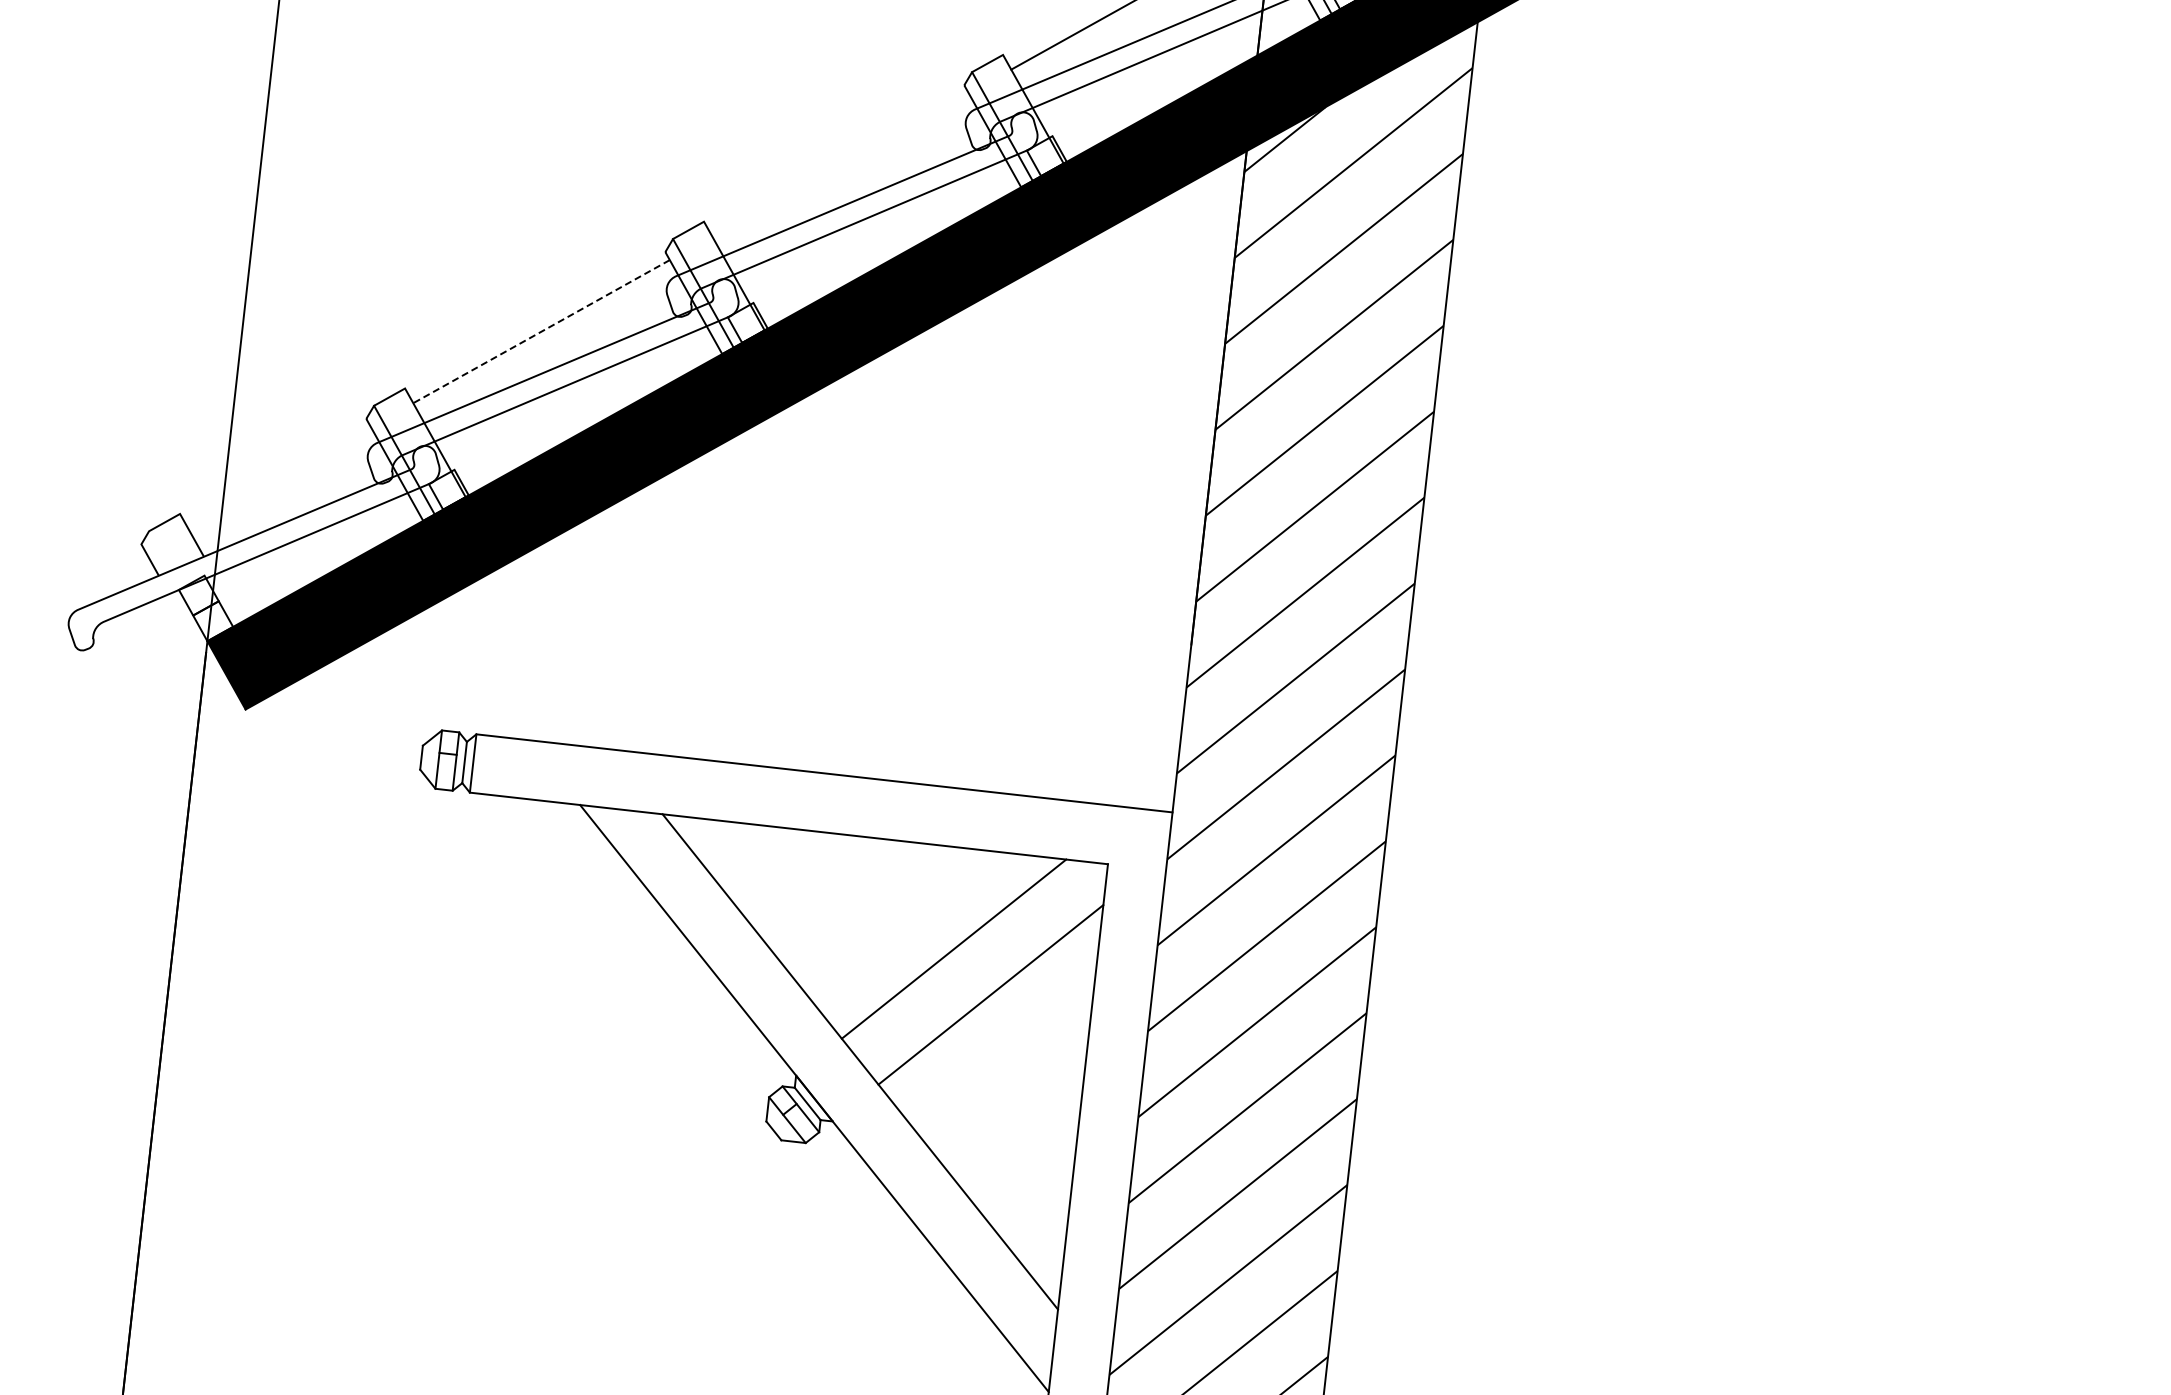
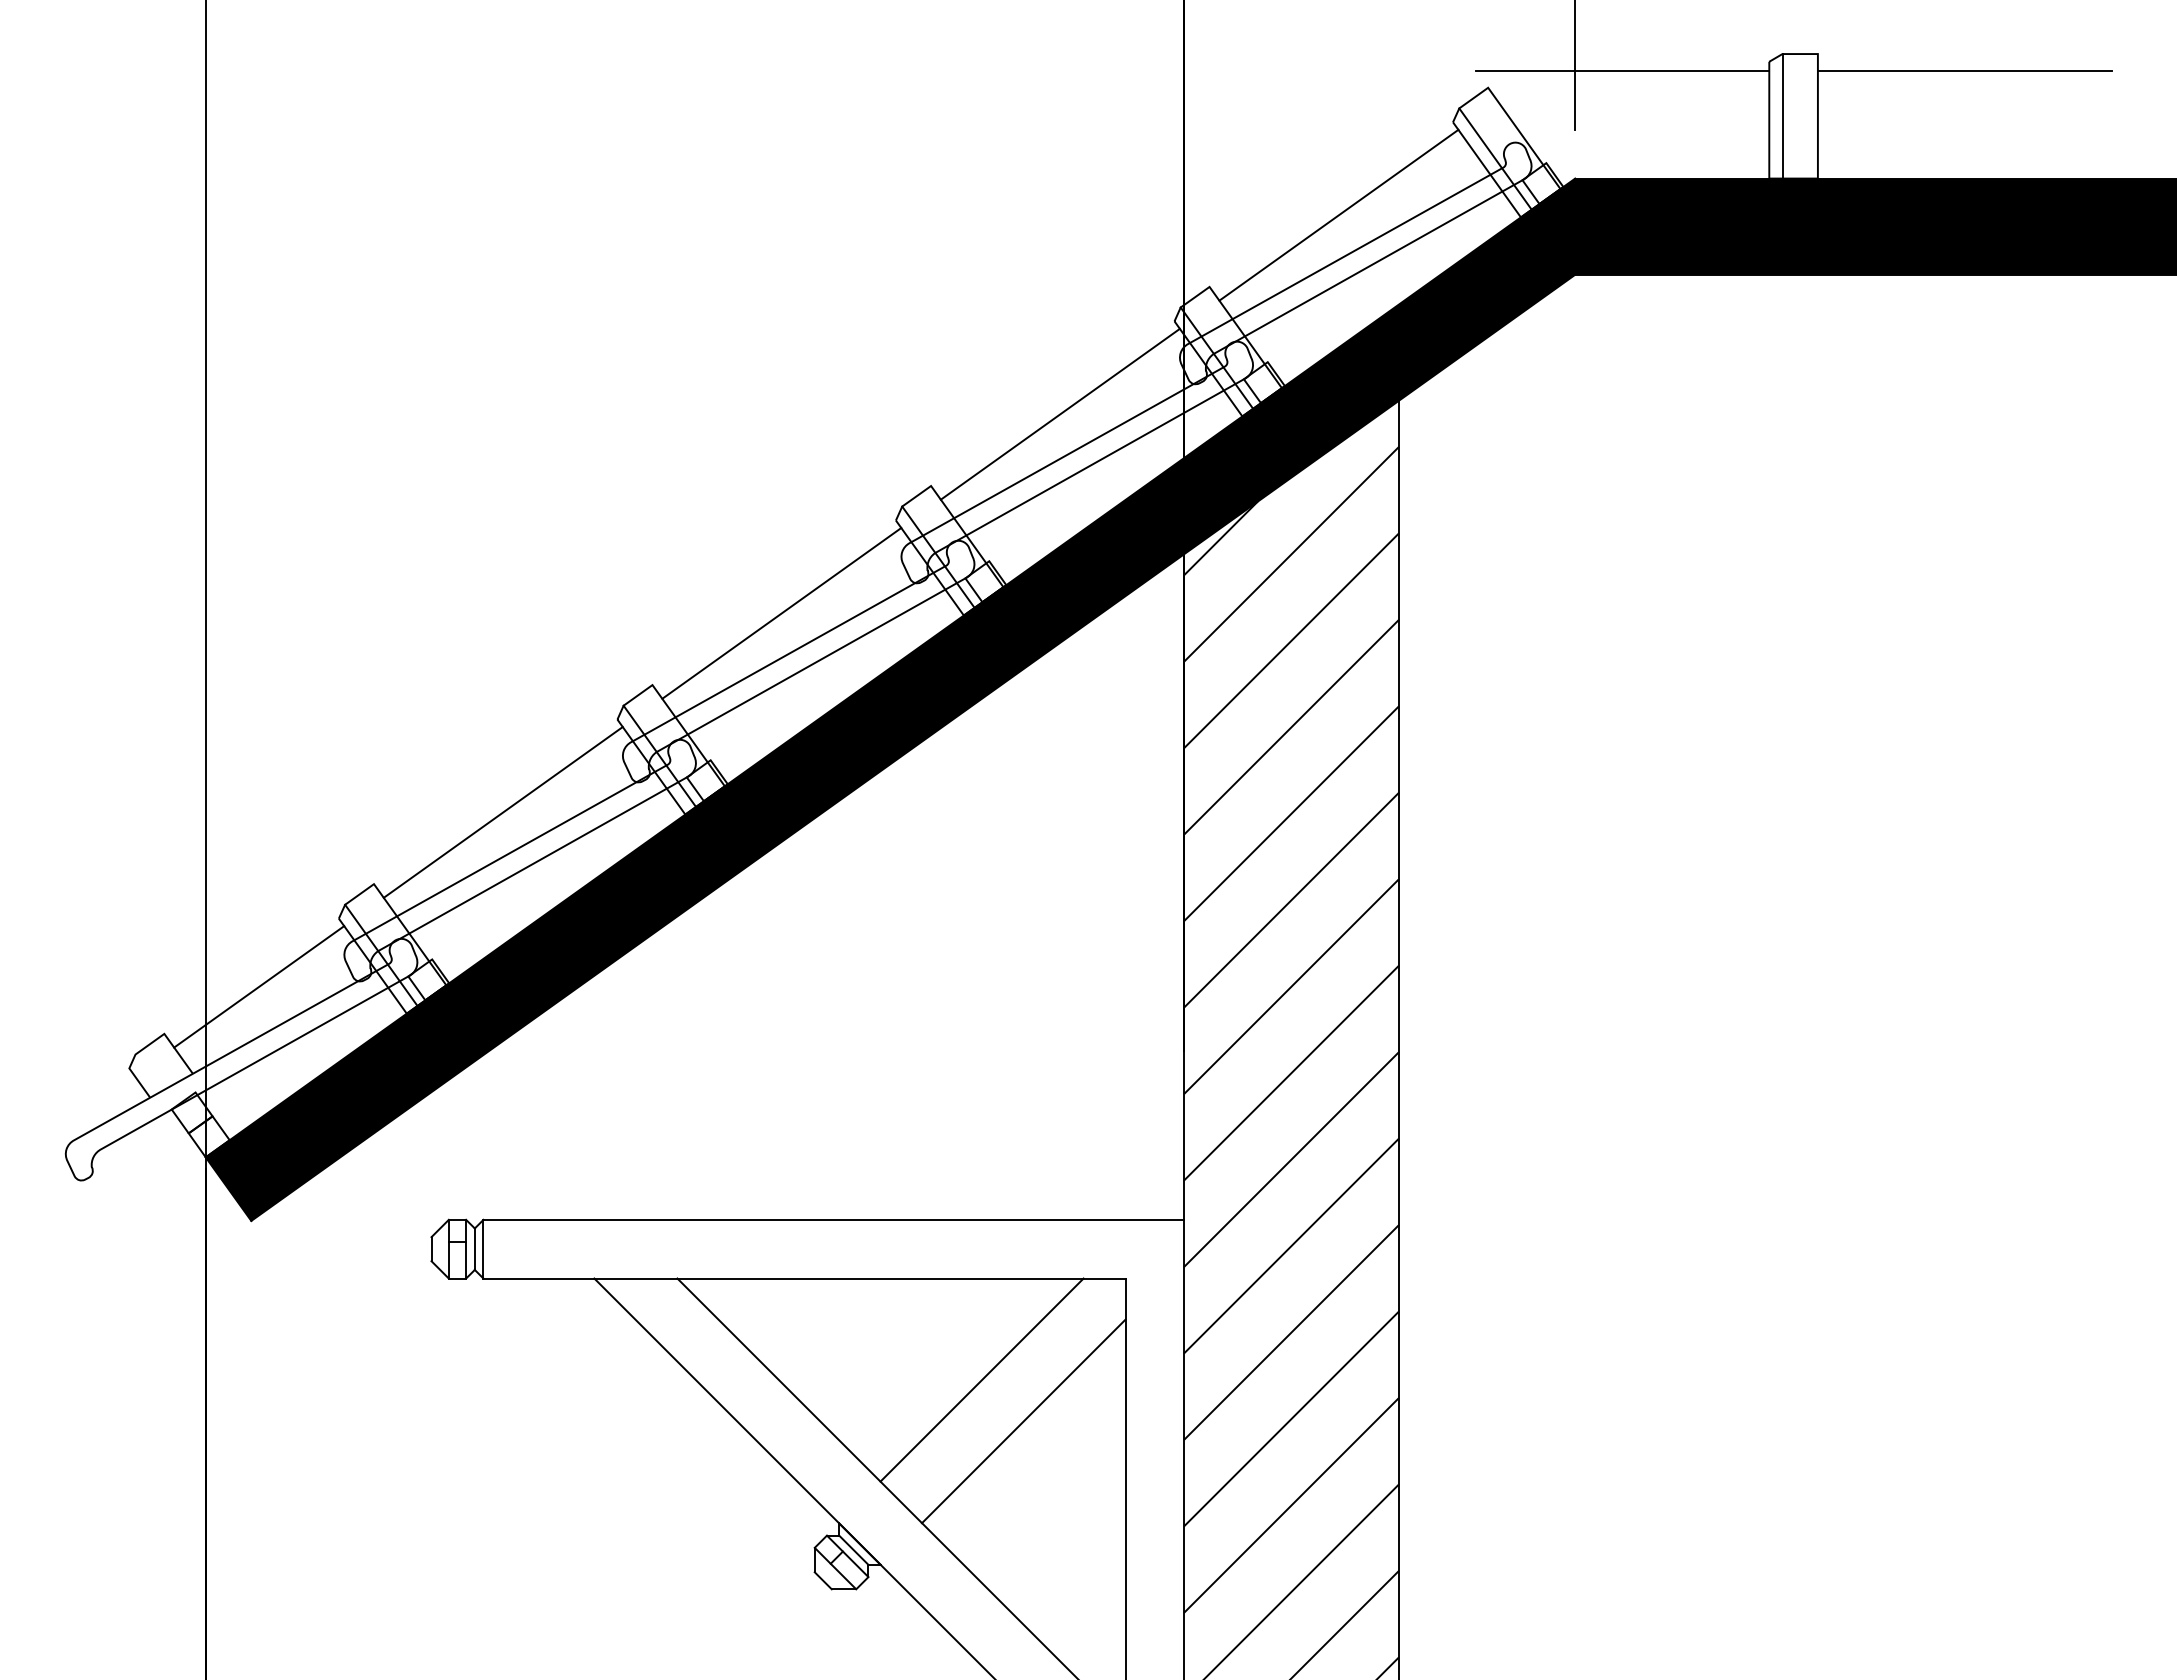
line: (840, 163) -> (781, 612), added
line: (541, 331) -> (503, 812), dashed -> solid
line: (279, 477) -> (259, 986), added

